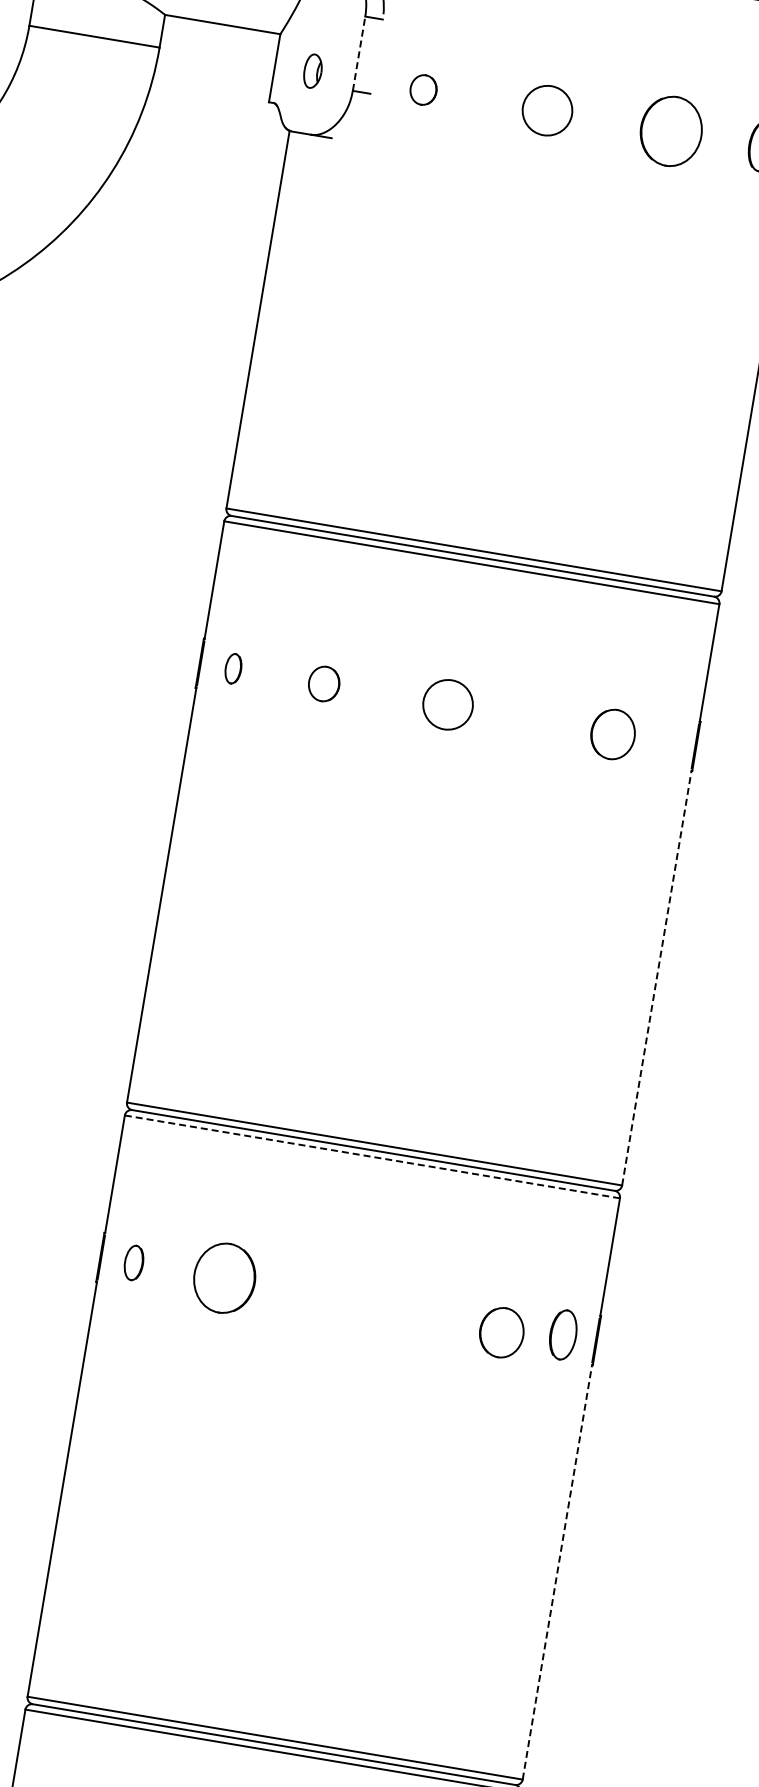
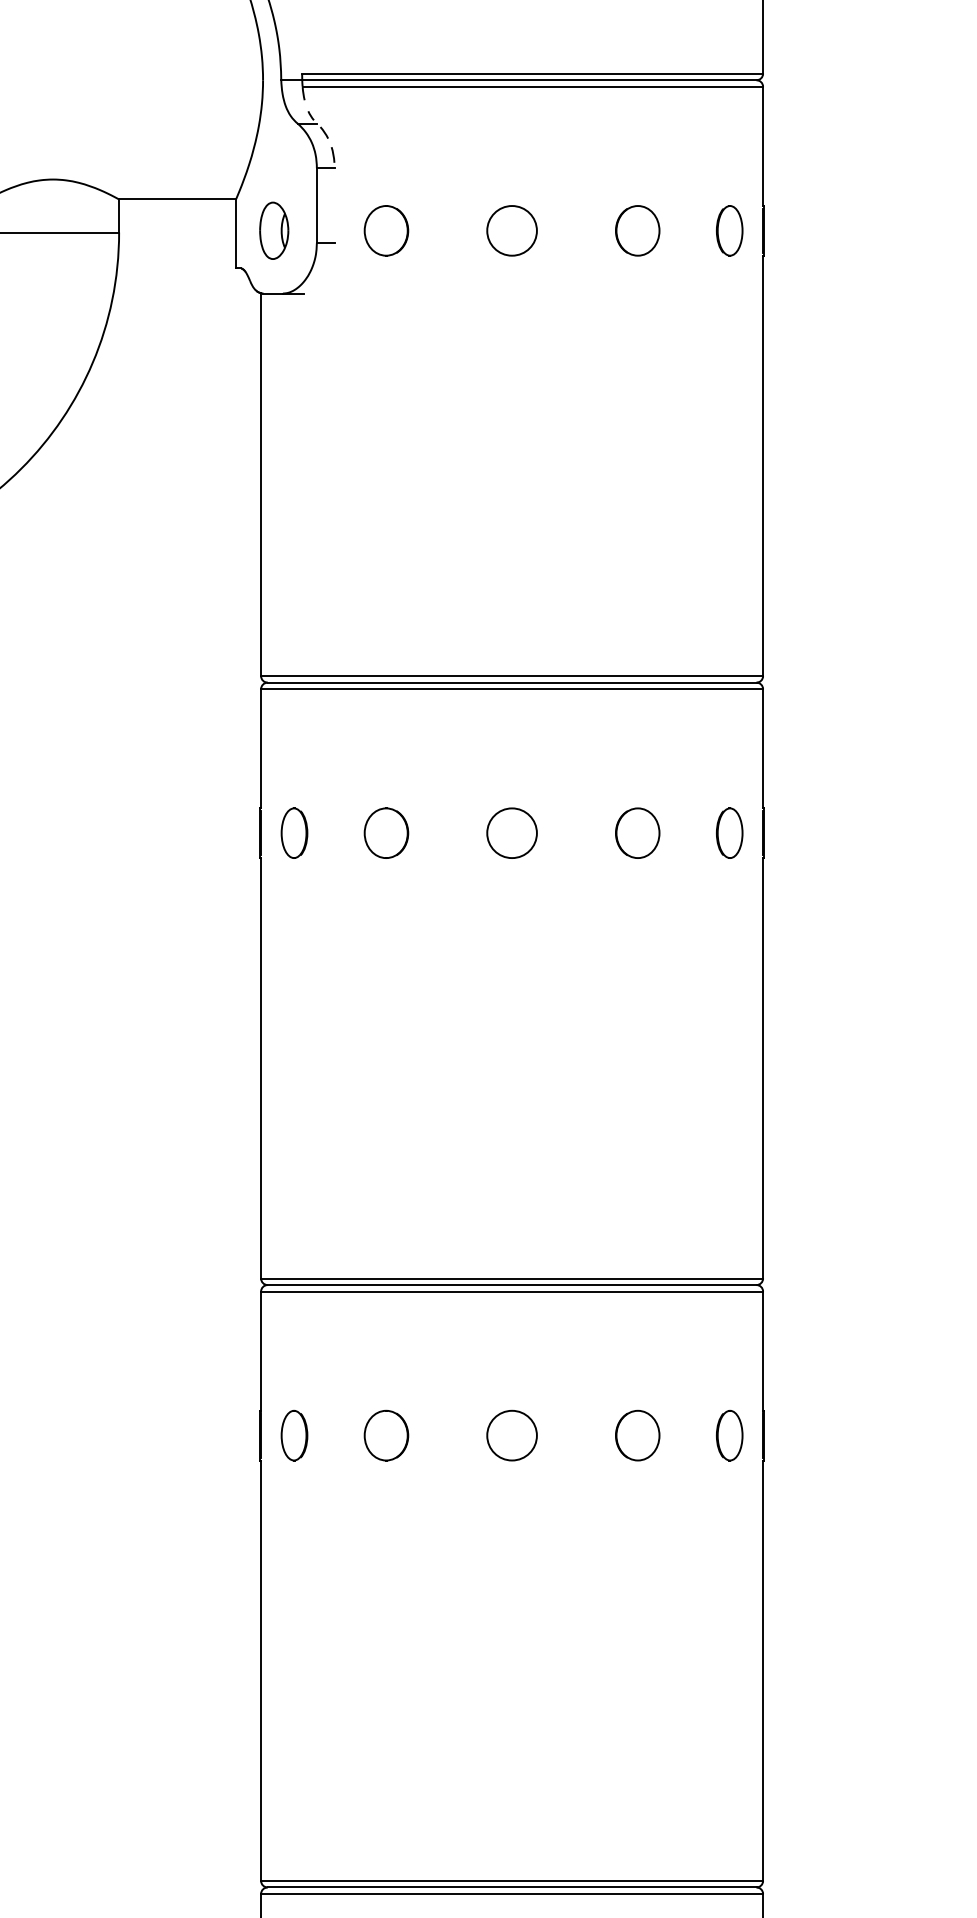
line: (358, 53) -> (316, 205), dashed -> solid
part: (313, 71) -> (274, 230), size x1.67
part: (423, 89) -> (386, 230), size x1.67
part: (671, 131) -> (637, 230), size x0.71
part: (233, 668) -> (294, 832), size x1.67
part: (324, 683) -> (386, 832), size x1.43
part: (612, 733) -> (637, 832), moved
part: (662, 739) -> (729, 832), added
line: (657, 977) -> (763, 1067), dashed -> solid
line: (372, 1156) -> (512, 1291), dashed -> solid
part: (134, 1262) -> (294, 1435), size x1.43
part: (224, 1278) -> (386, 1435), size x0.71
circle: (348, 1298) -> (511, 1435), added
part: (501, 1332) -> (637, 1435), moved
line: (557, 1572) -> (763, 1670), dashed -> solid

